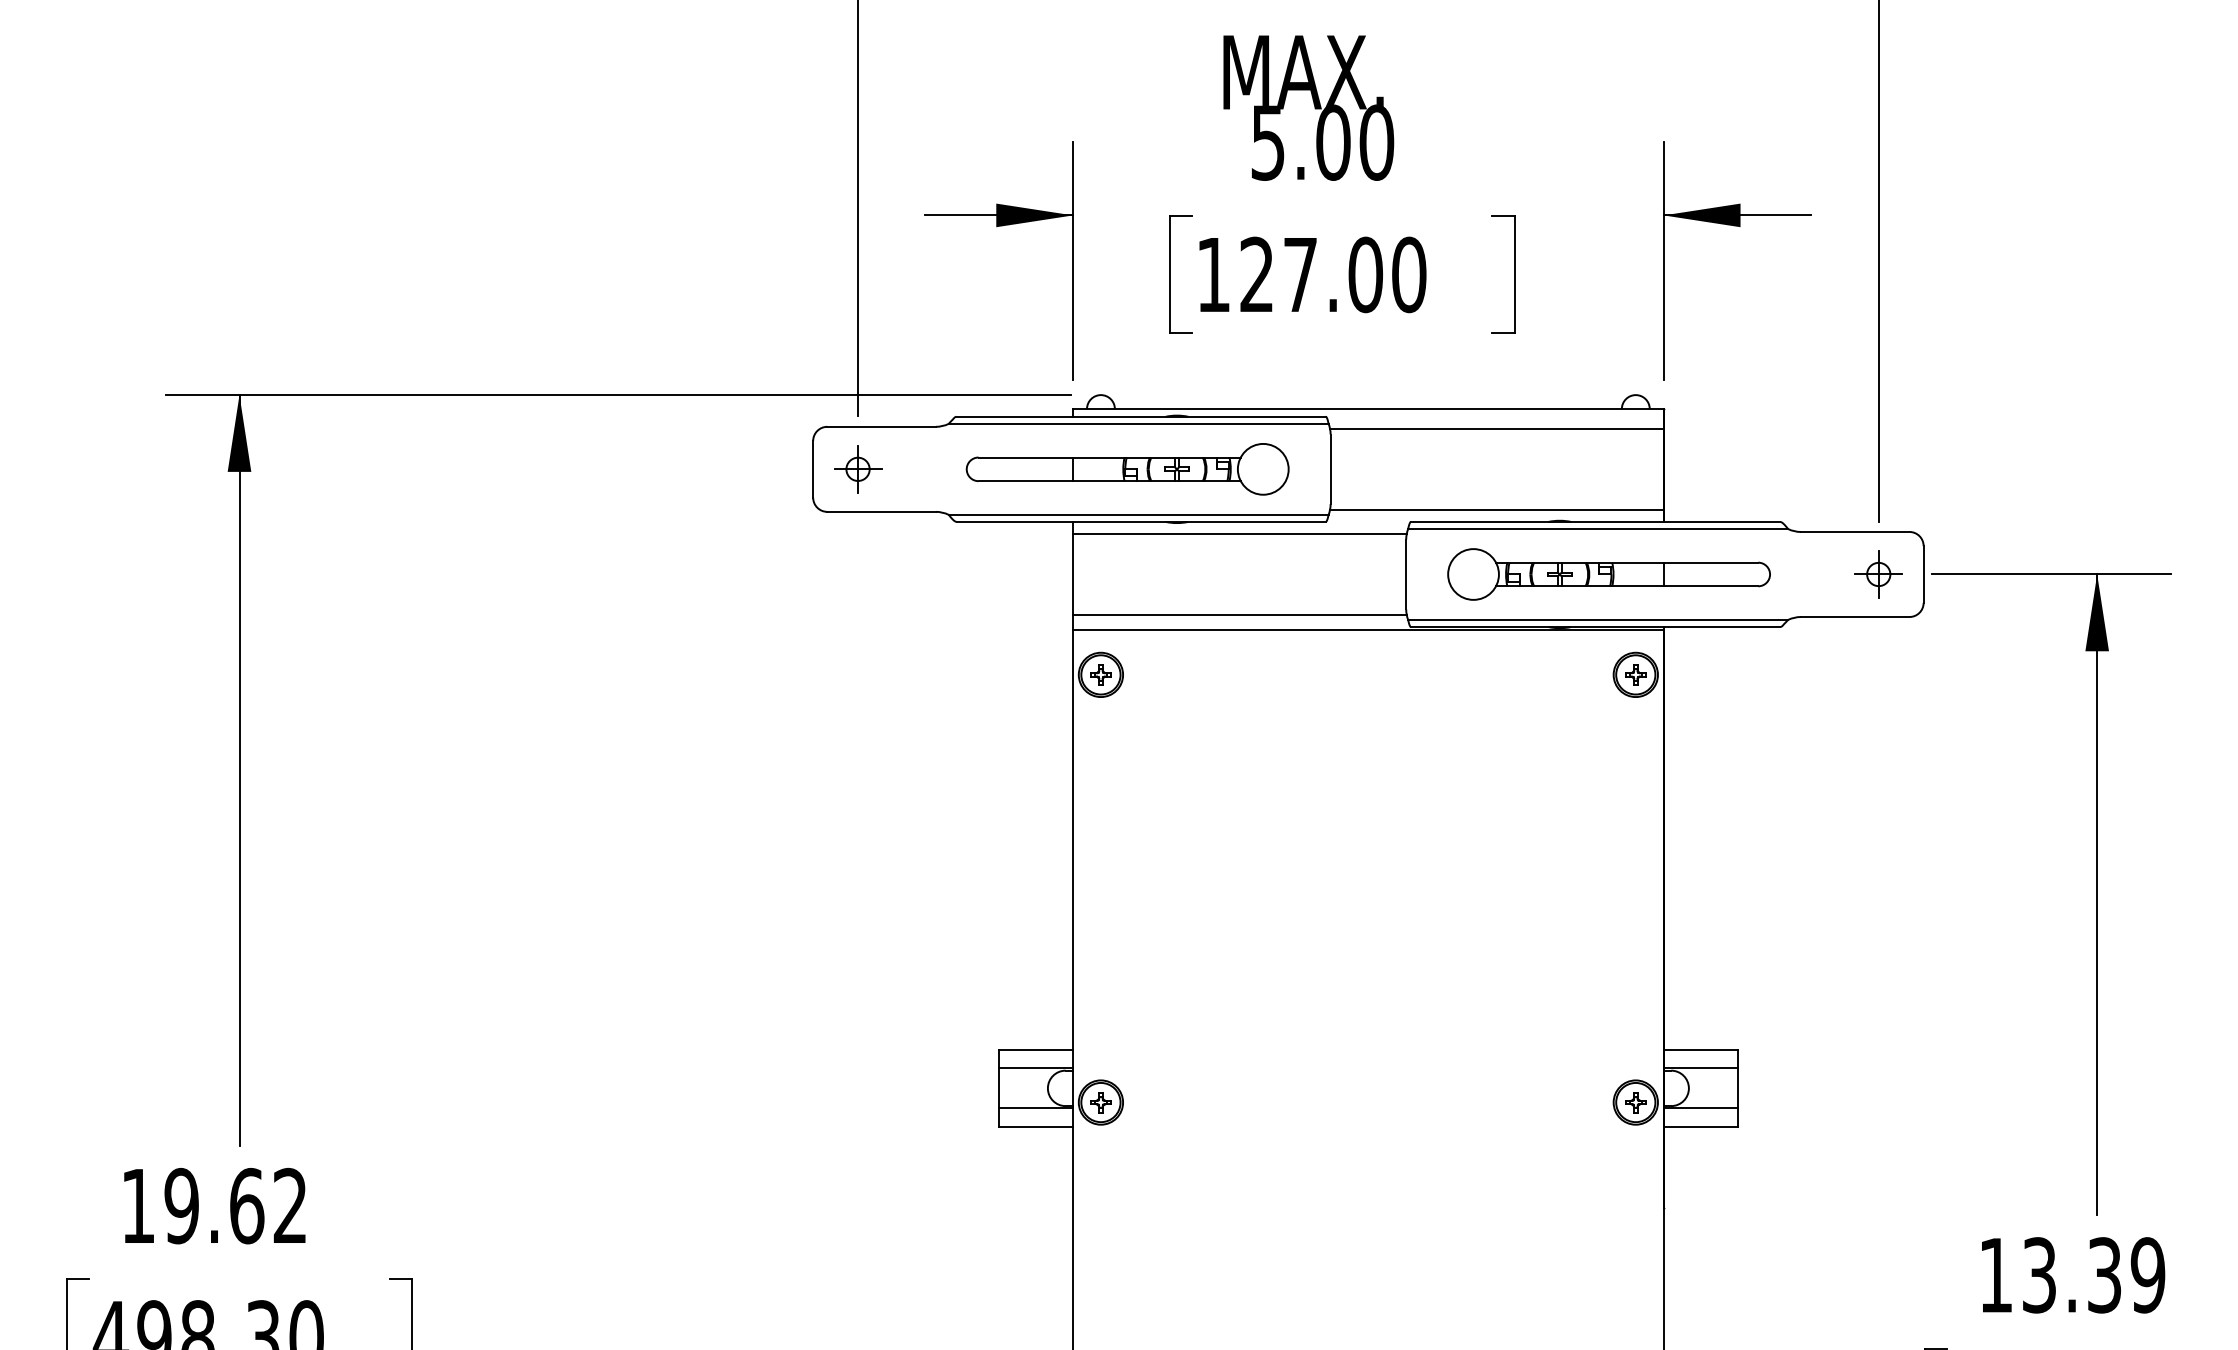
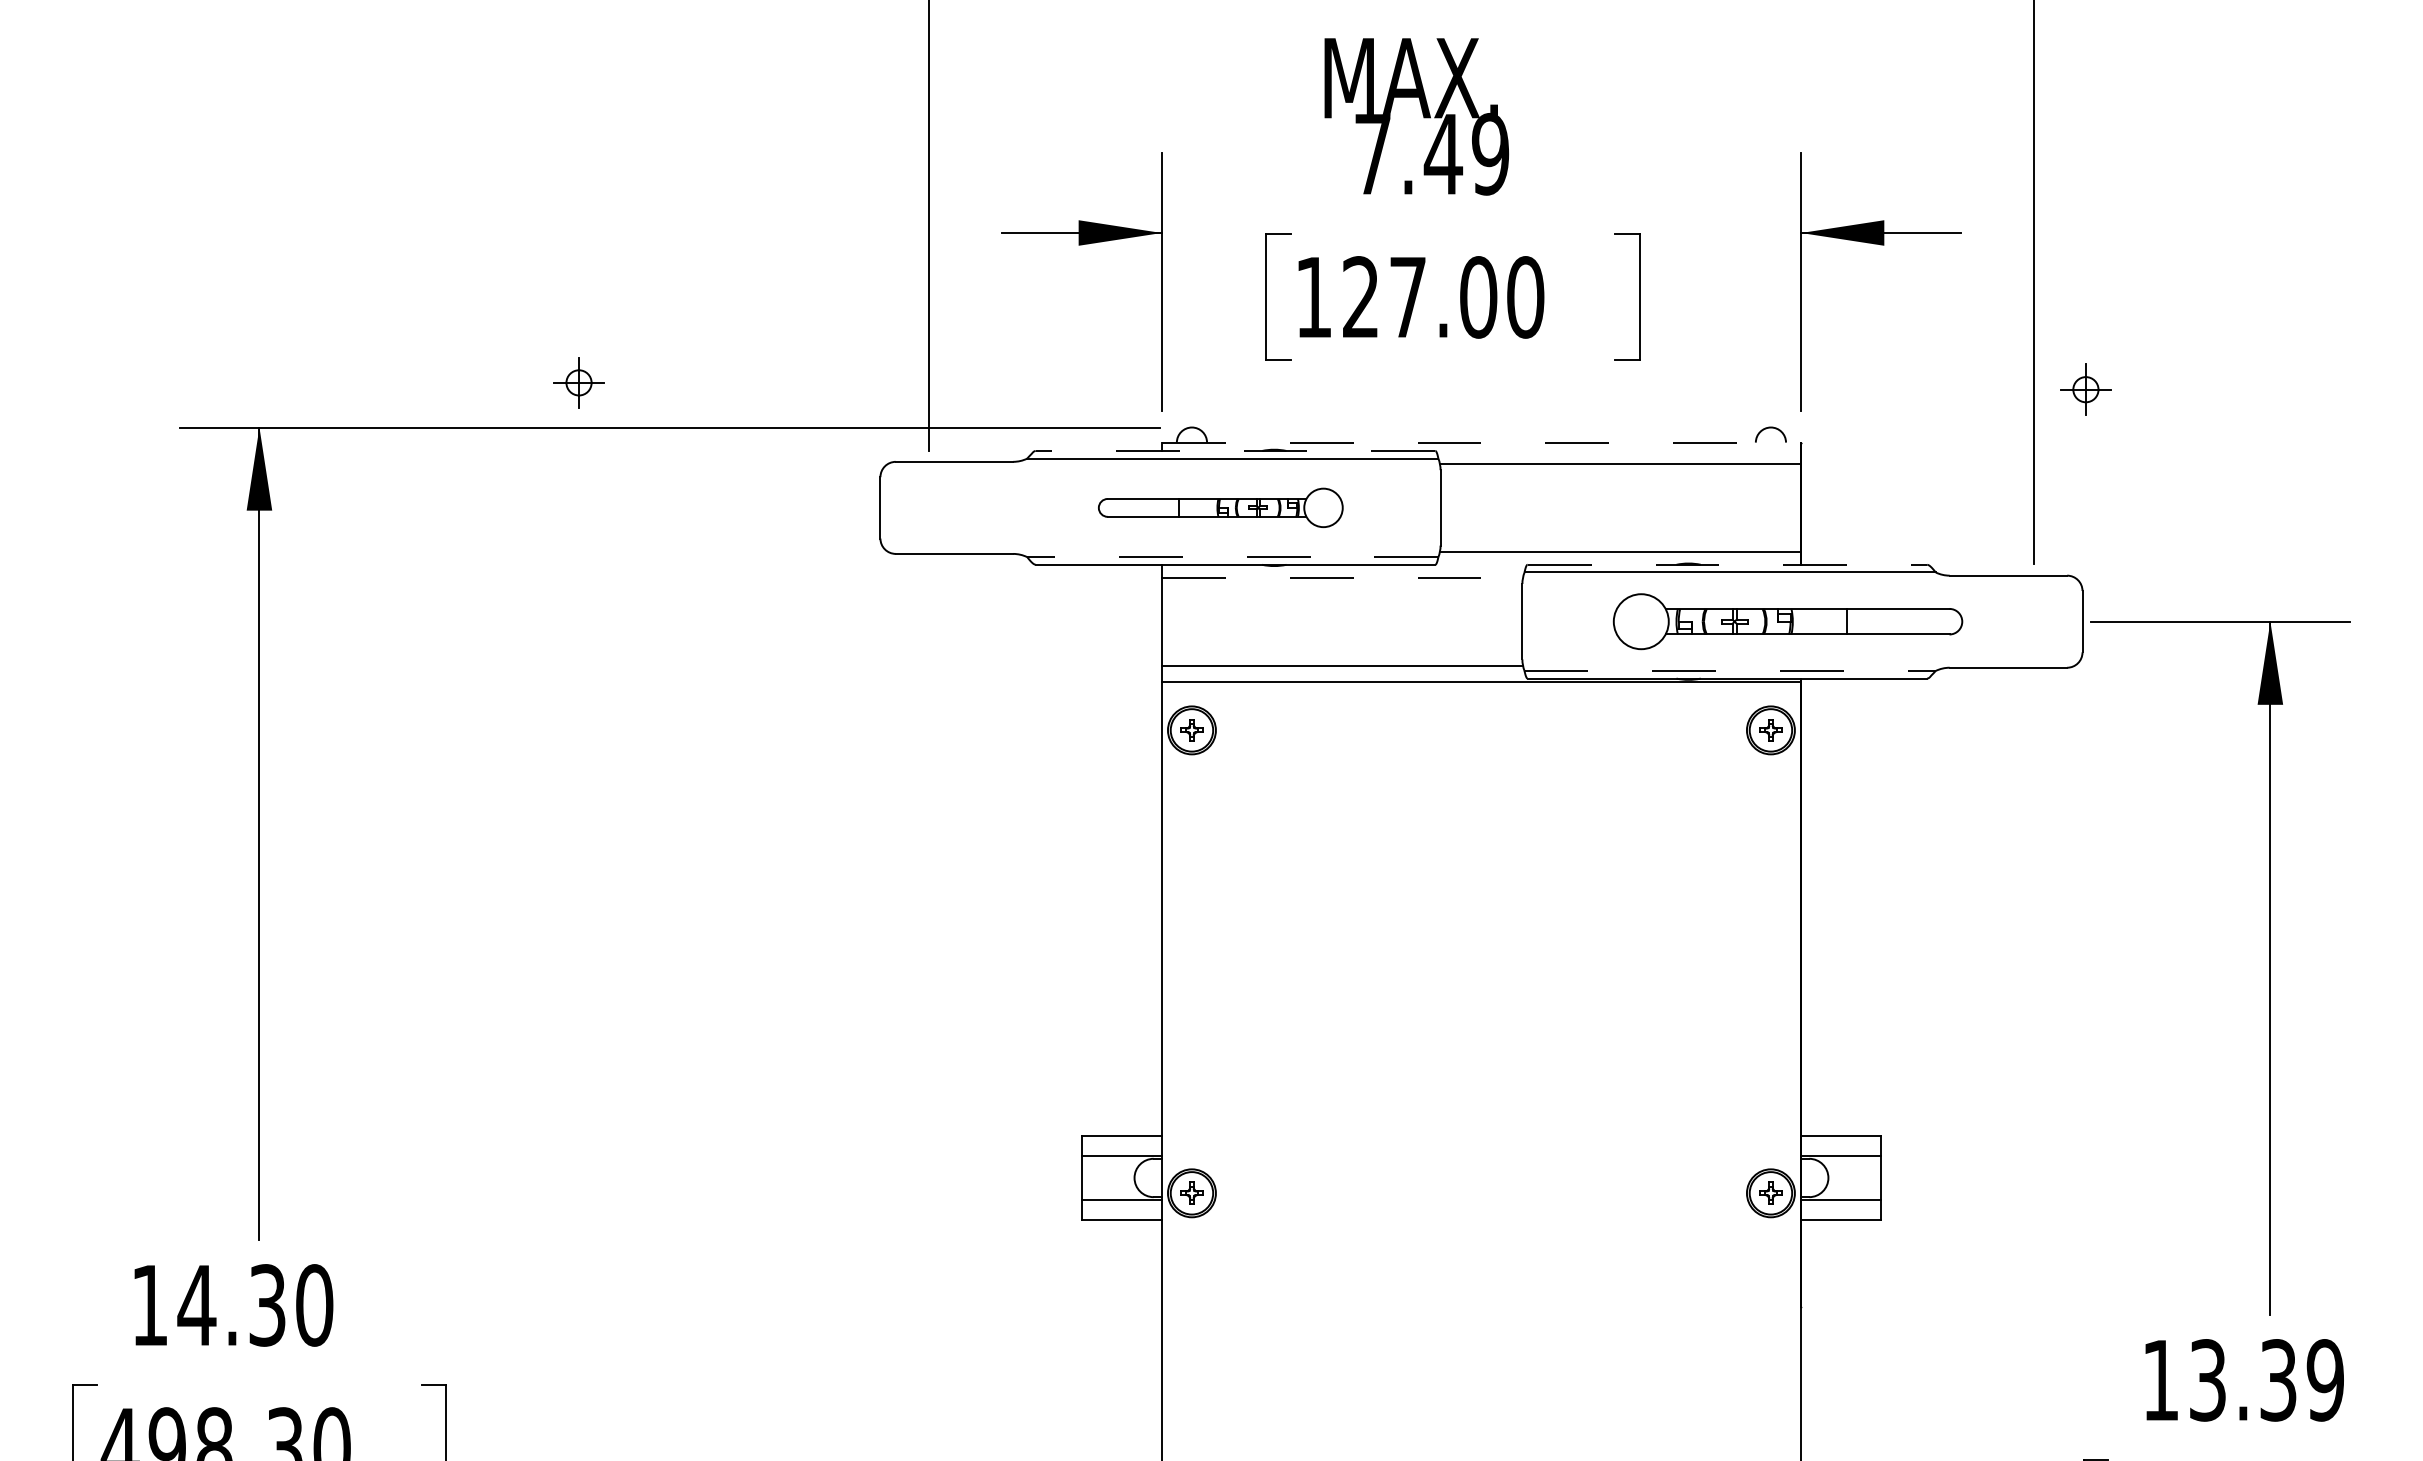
text: (1323, 142) -> (1432, 154), 5.00 -> 7.49
line: (1368, 408) -> (1481, 442), solid -> dashed
line: (1141, 416) -> (1235, 450), solid -> dashed
part: (857, 468) -> (578, 382), moved
part: (1127, 468) -> (1220, 507), size x0.7
line: (1138, 515) -> (1232, 557), solid -> dashed
line: (1595, 521) -> (1727, 564), solid -> dashed
line: (1240, 533) -> (1342, 577), solid -> dashed
part: (1608, 574) -> (1787, 621), moved
part: (1878, 574) -> (2085, 389), moved
line: (1598, 619) -> (1730, 670), solid -> dashed
text: (235, 1206) -> (255, 1305), 19.62 -> 14.30

